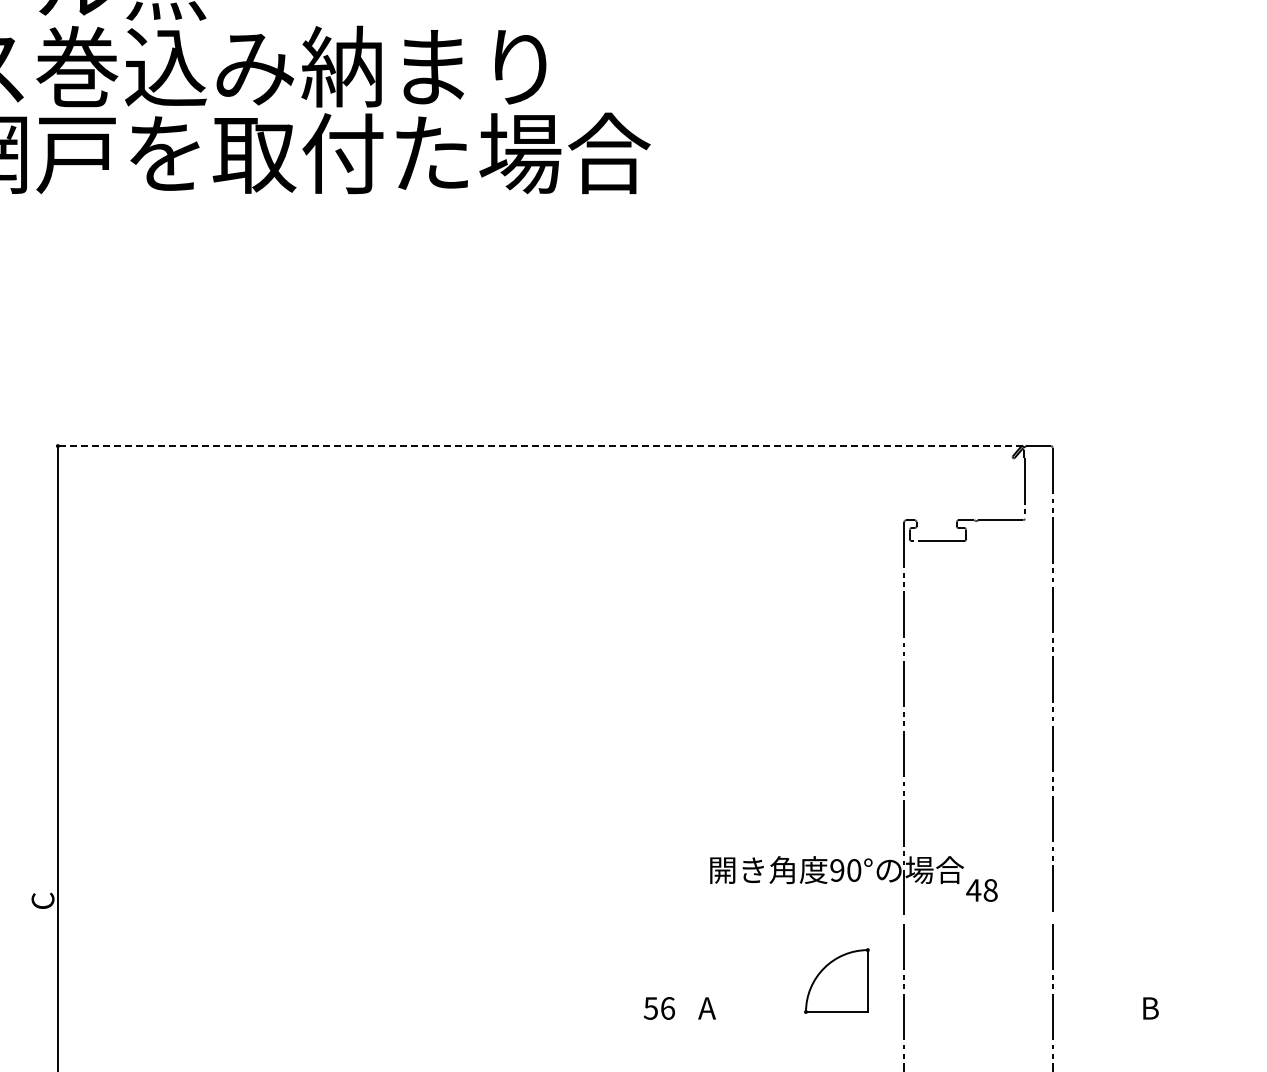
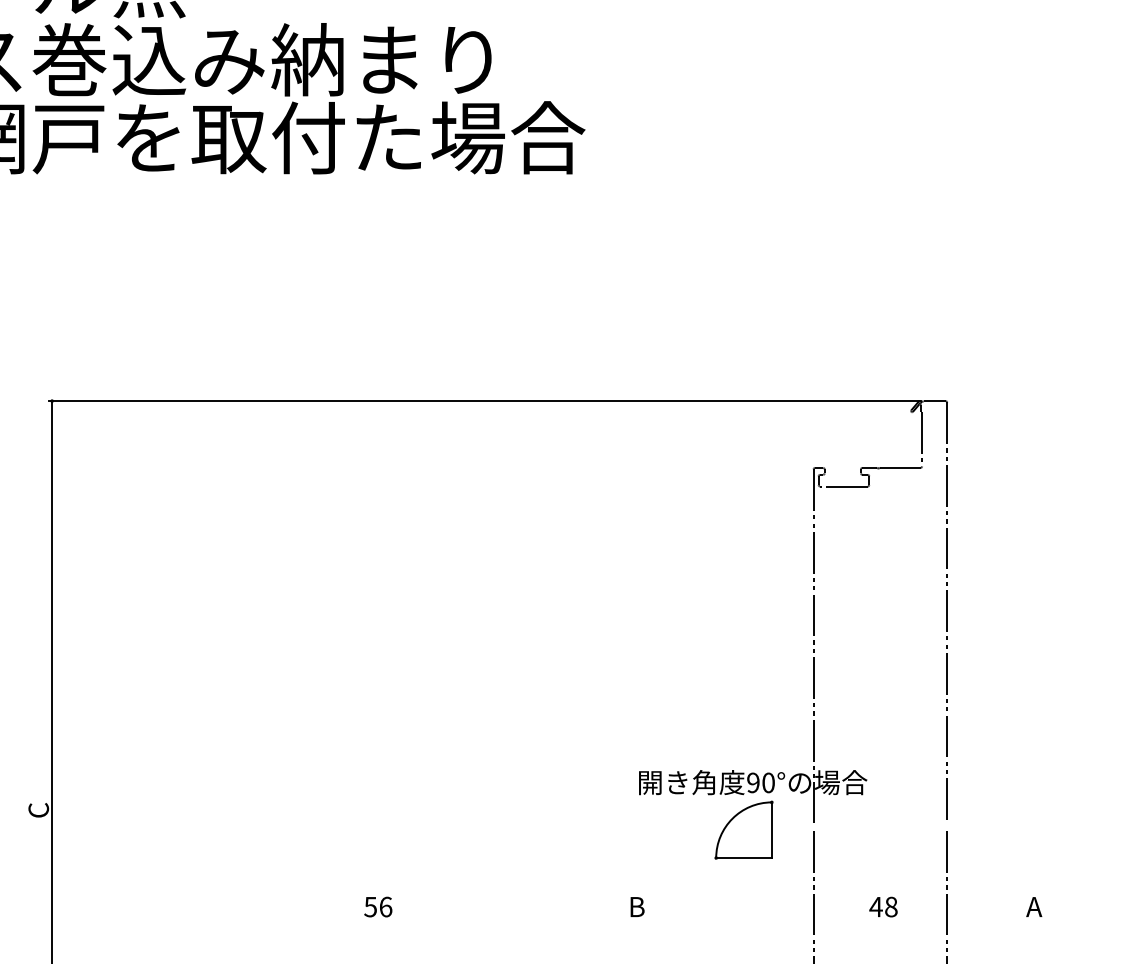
line: (538, 446) -> (484, 401), dashed -> solid
text: (981, 890) -> (883, 907), moved
part: (836, 980) -> (743, 829), moved
text: (658, 1008) -> (377, 907), moved
text: (707, 1008) -> (636, 907), A -> B
text: (1149, 1008) -> (1034, 907), B -> A

